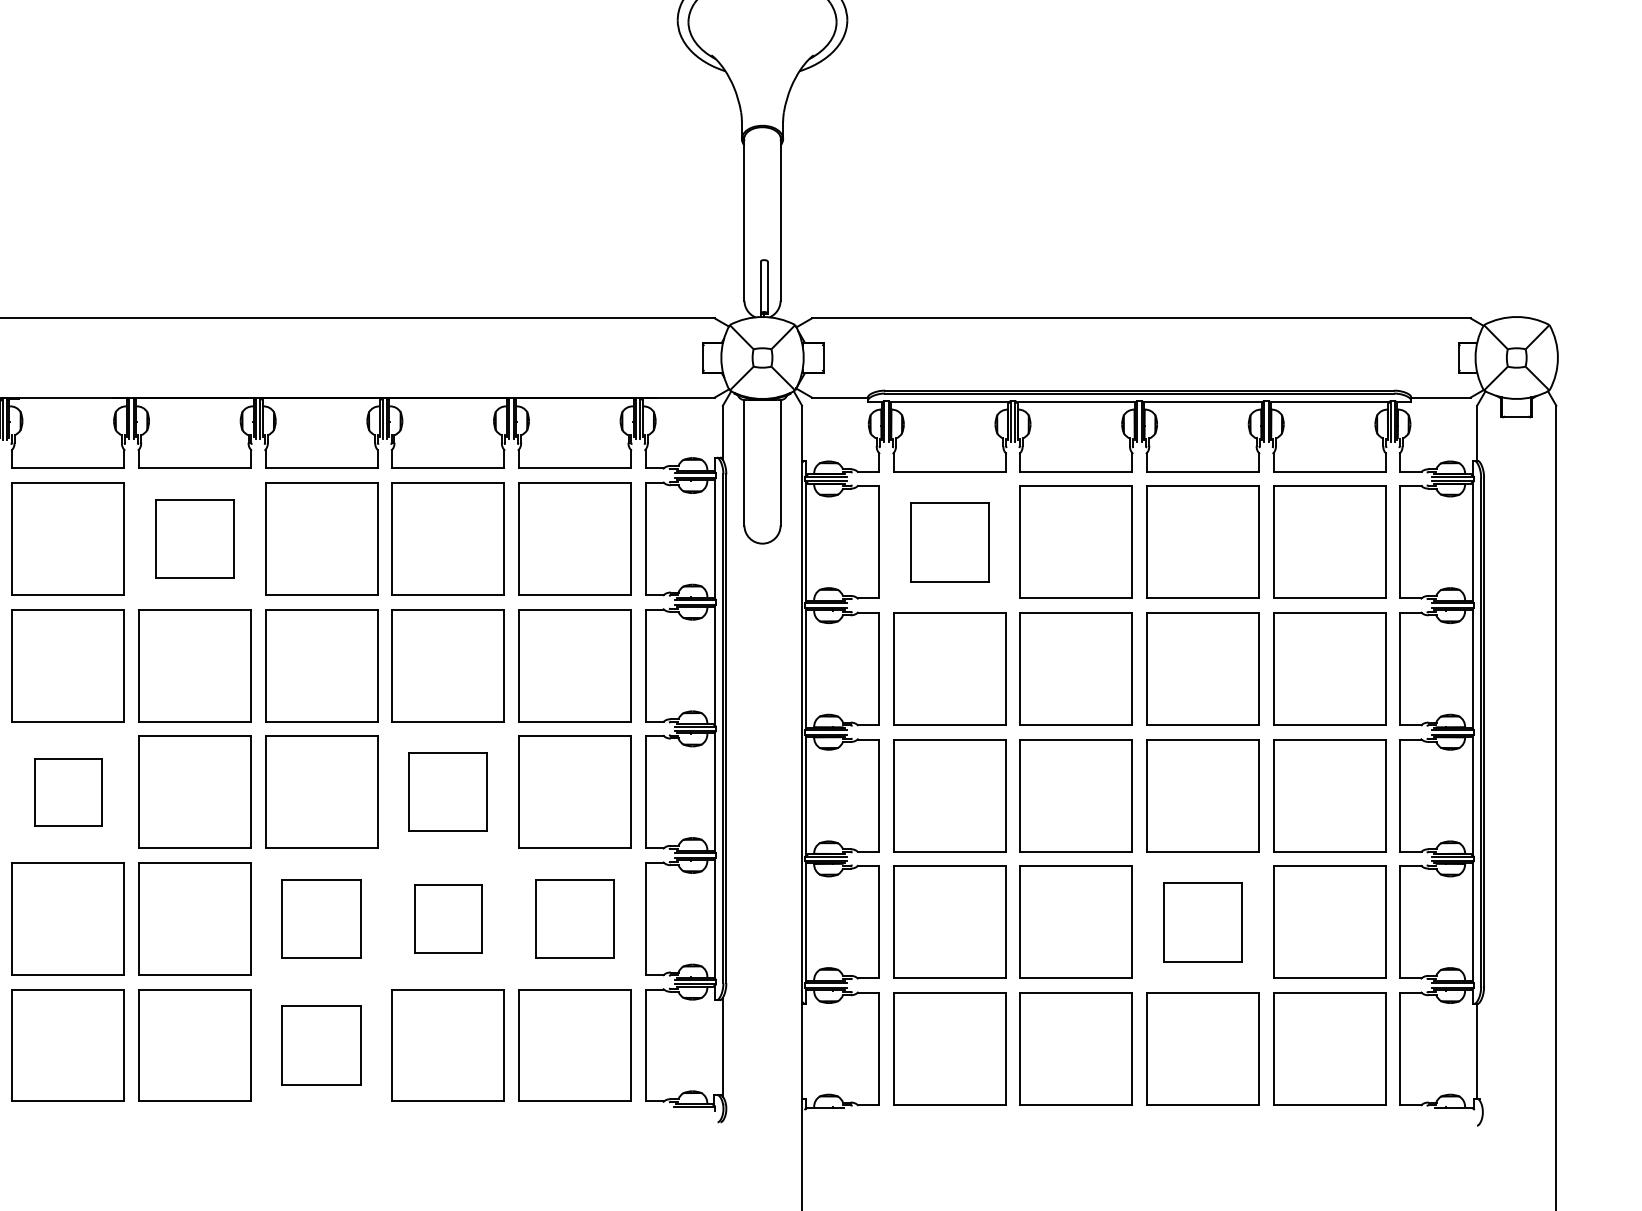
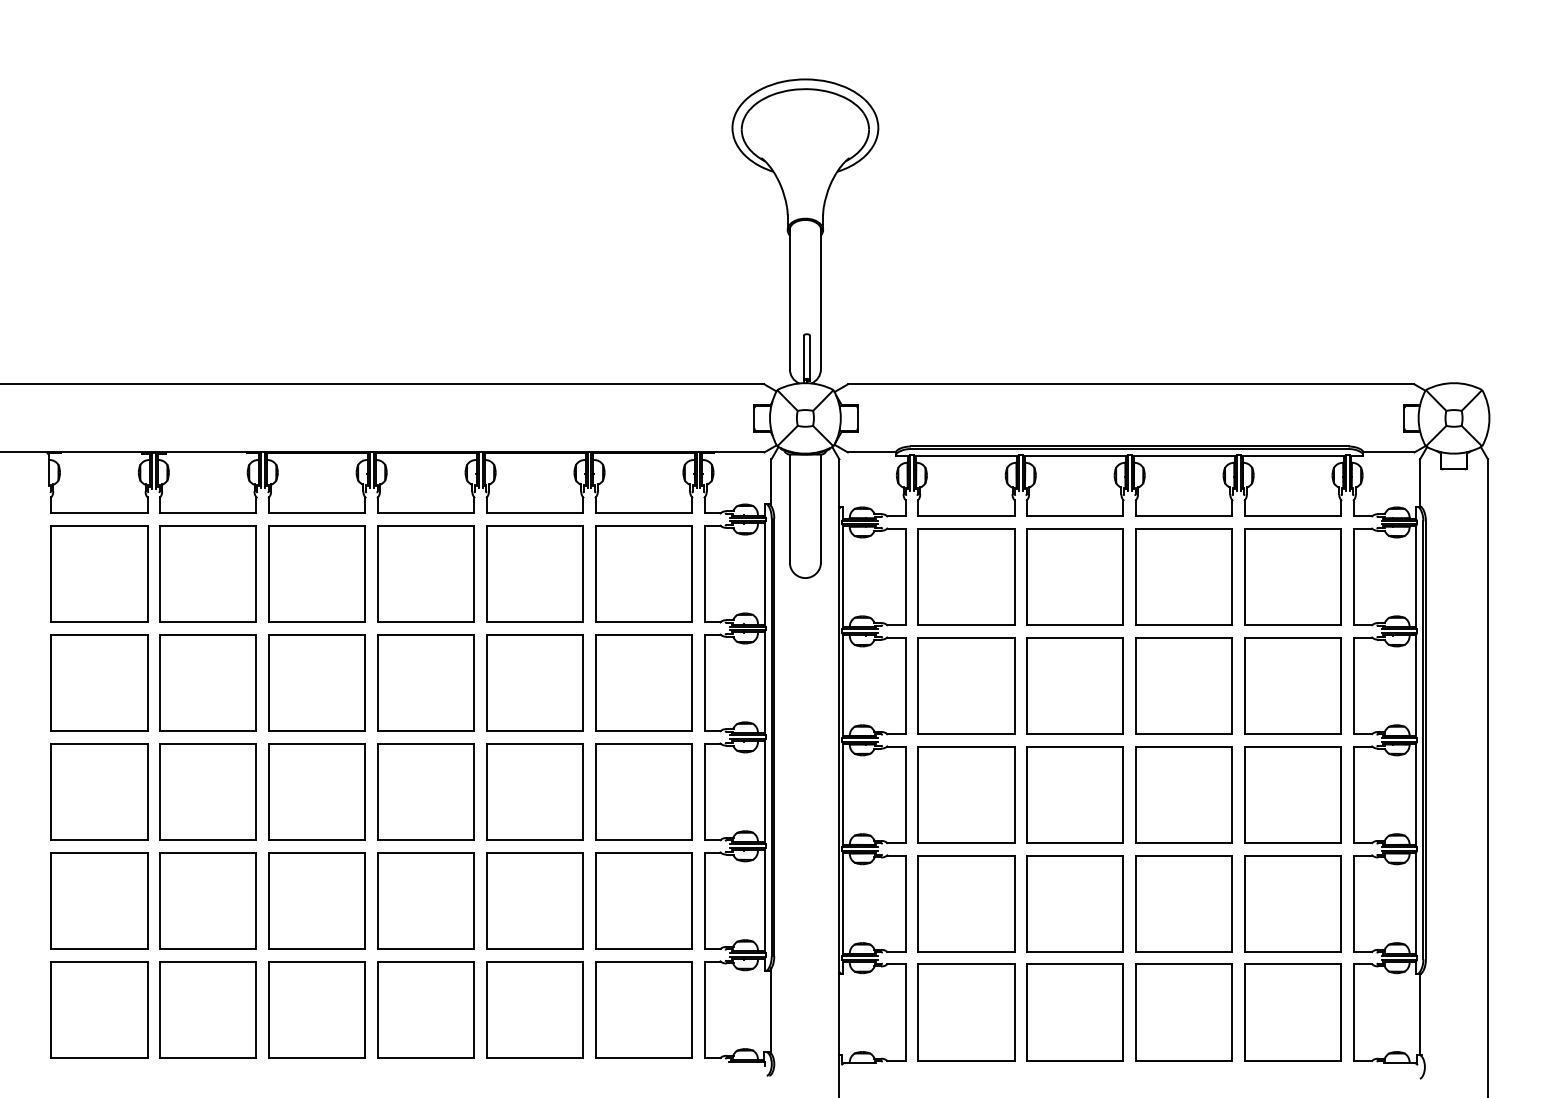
part: (194, 538) -> (316, 573), size x1.43
part: (949, 541) -> (966, 576), size x1.43
part: (67, 791) -> (207, 791), size x1.67
part: (447, 791) -> (534, 791), size x1.43
part: (320, 918) -> (425, 900), size x1.43
part: (447, 918) -> (534, 900), size x1.67
part: (574, 918) -> (643, 900), size x1.43
part: (1202, 922) -> (1183, 903), size x1.43
part: (320, 1045) -> (425, 1009), size x1.43

